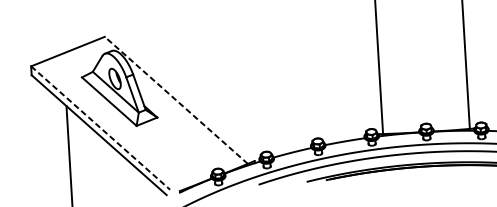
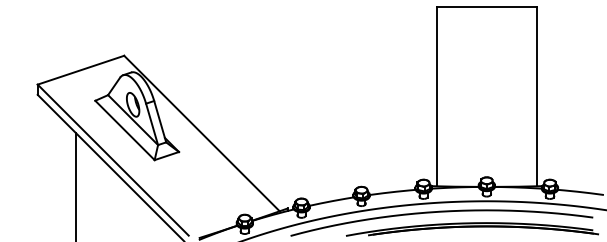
line: (175, 100) -> (201, 133), dashed -> solid
line: (100, 128) -> (113, 160), dashed -> solid

